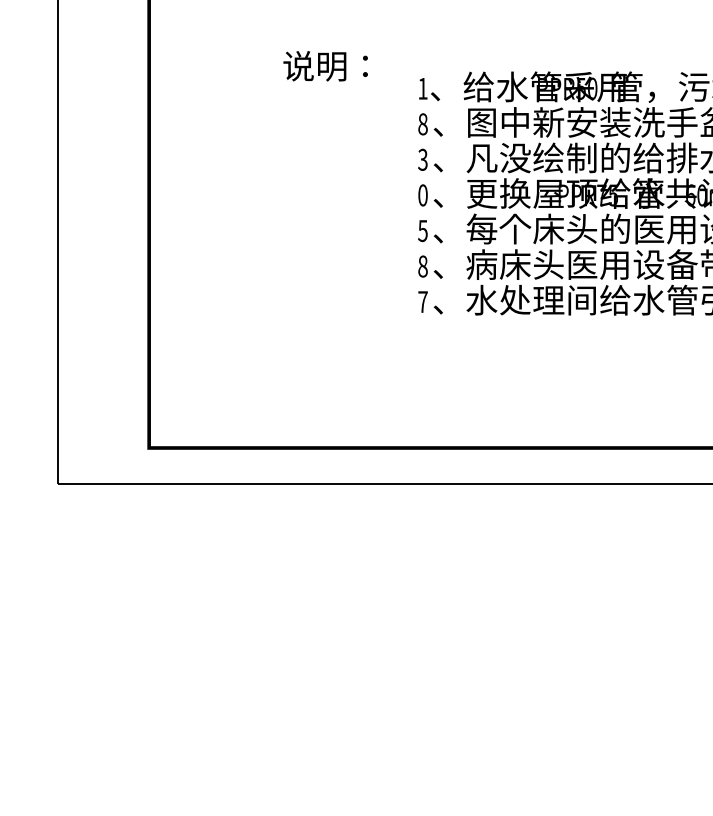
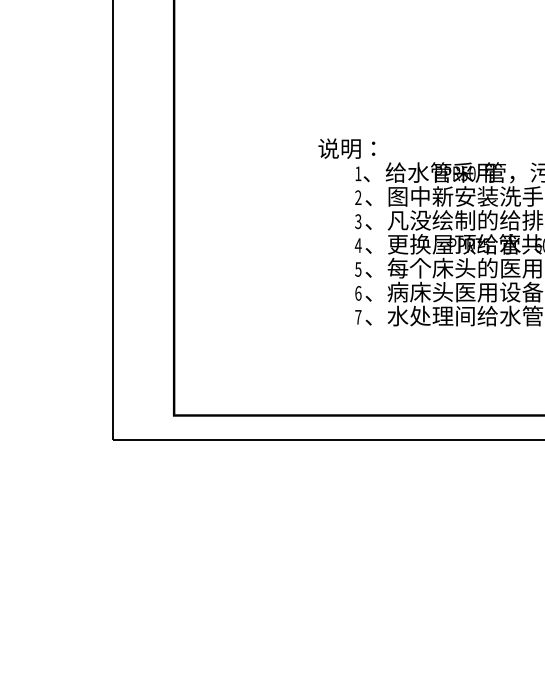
text: (325, 65) -> (346, 148), moved
text: (423, 123) -> (358, 197), 8 -> 2
text: (421, 195) -> (357, 245), 0 -> 4
text: (423, 266) -> (358, 293), 8 -> 6

